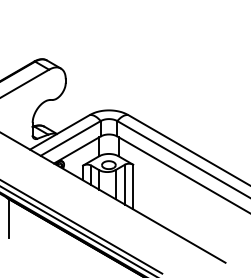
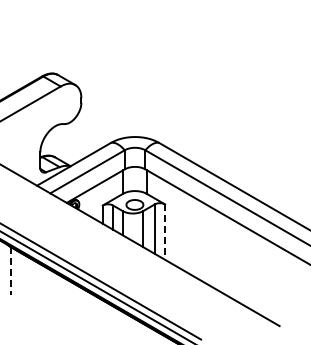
line: (133, 187) -> (165, 232), solid -> dashed
line: (8, 217) -> (10, 270), solid -> dashed

